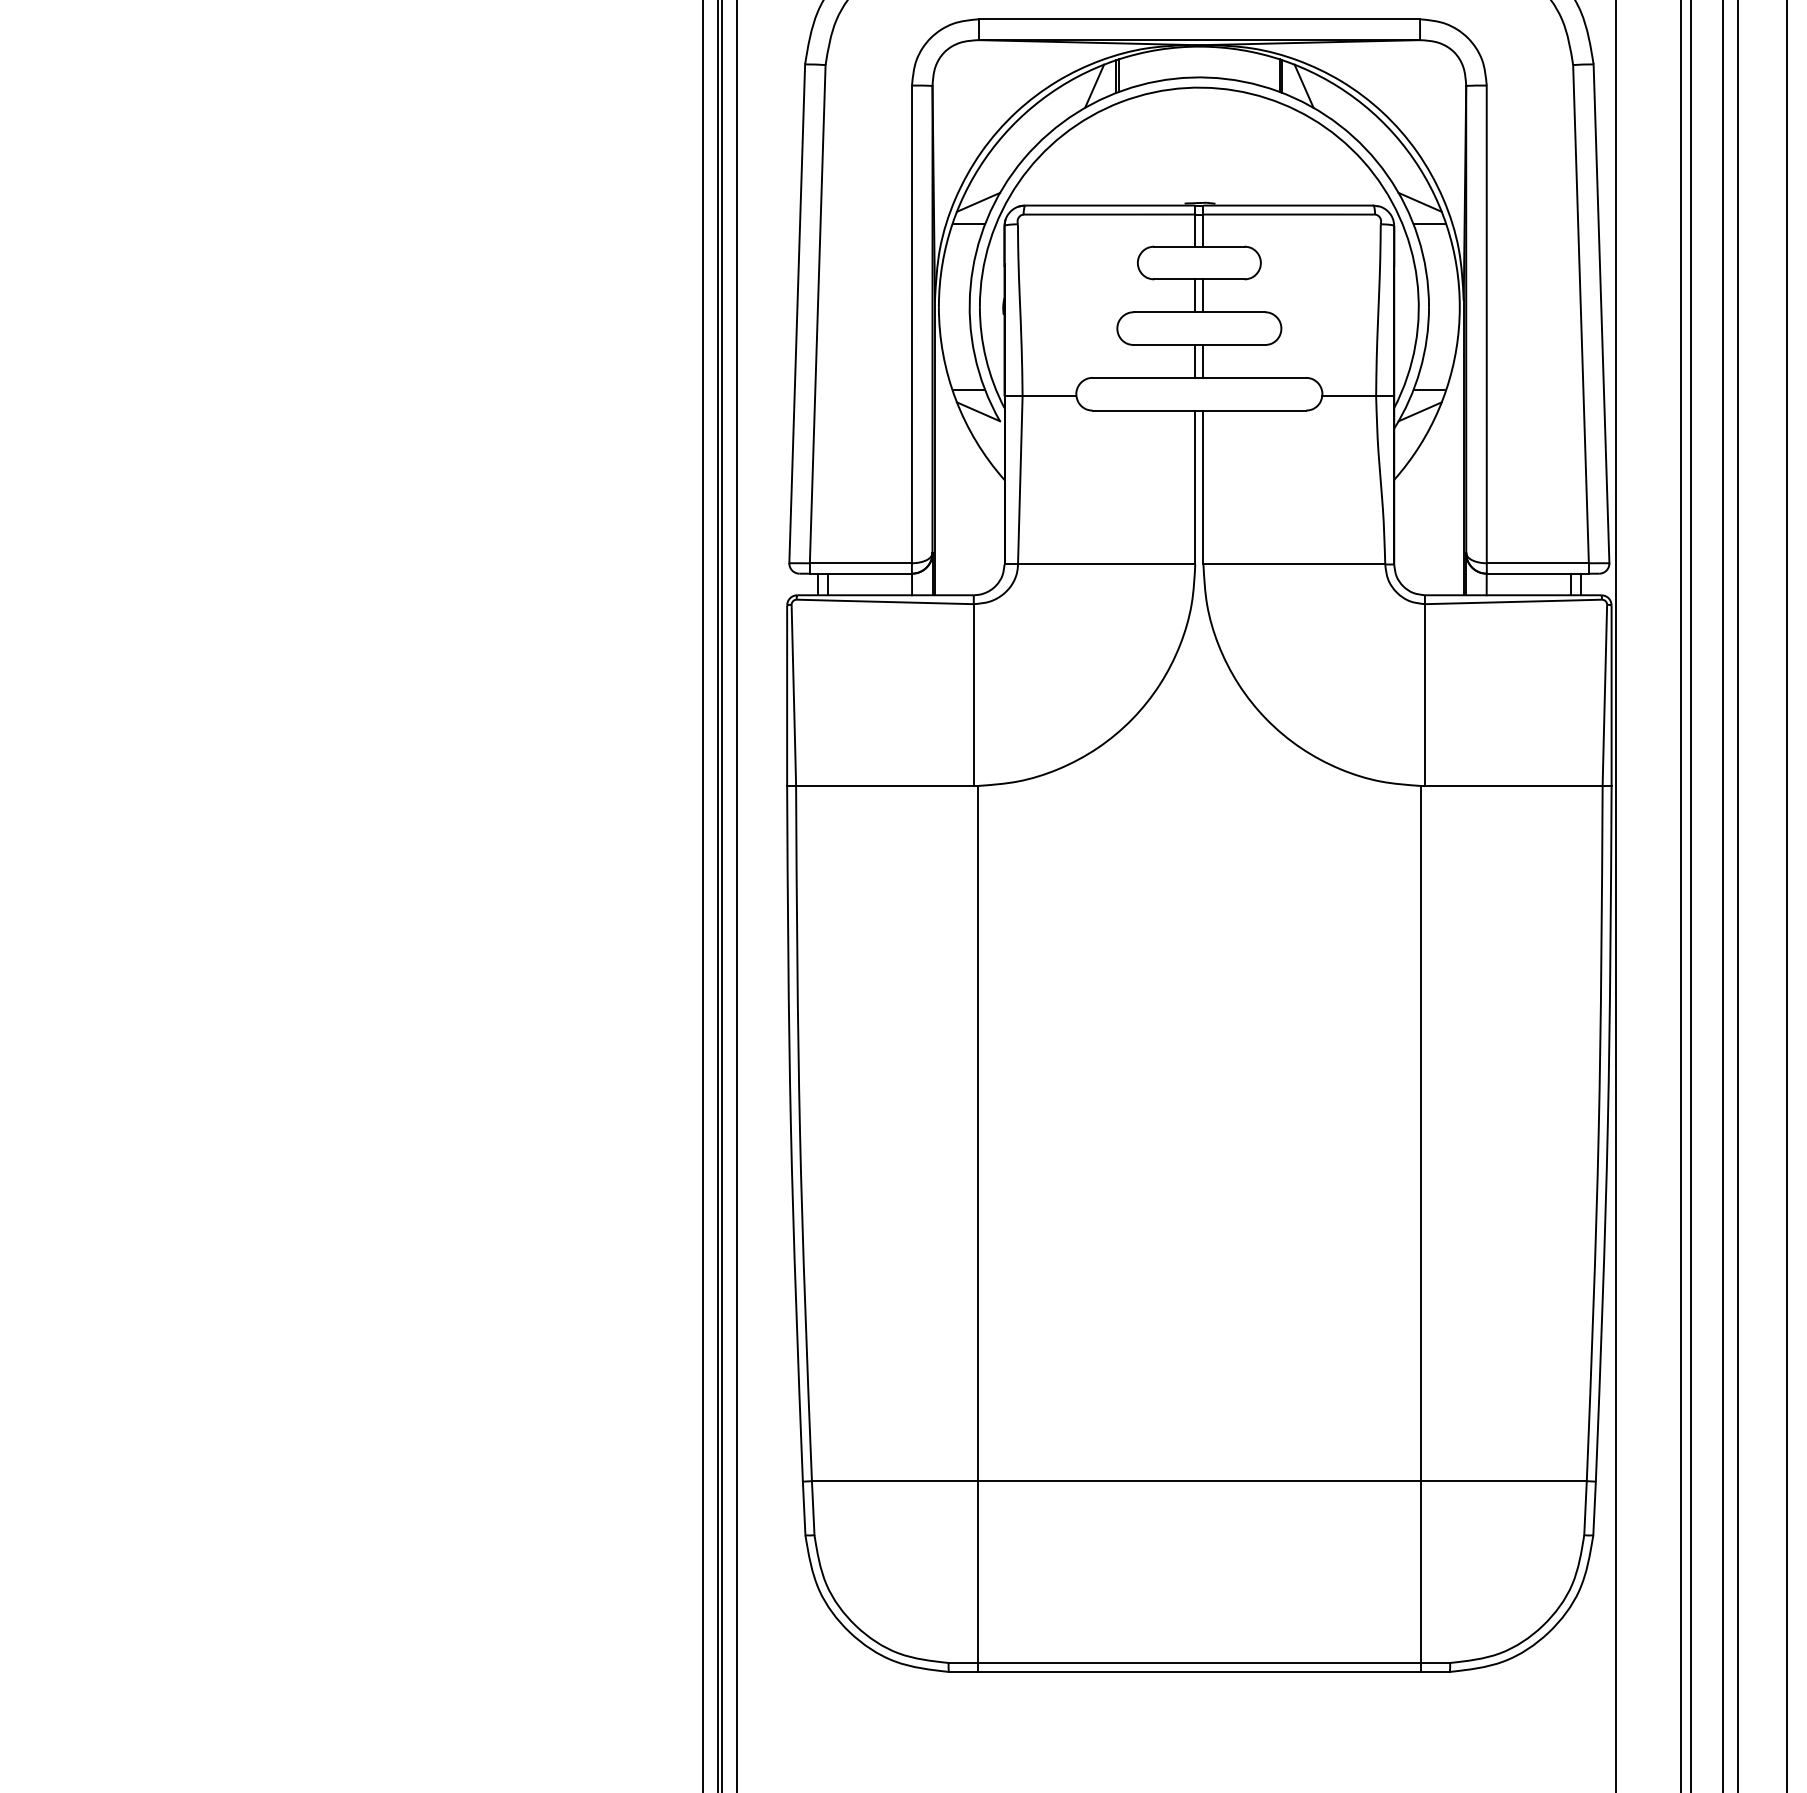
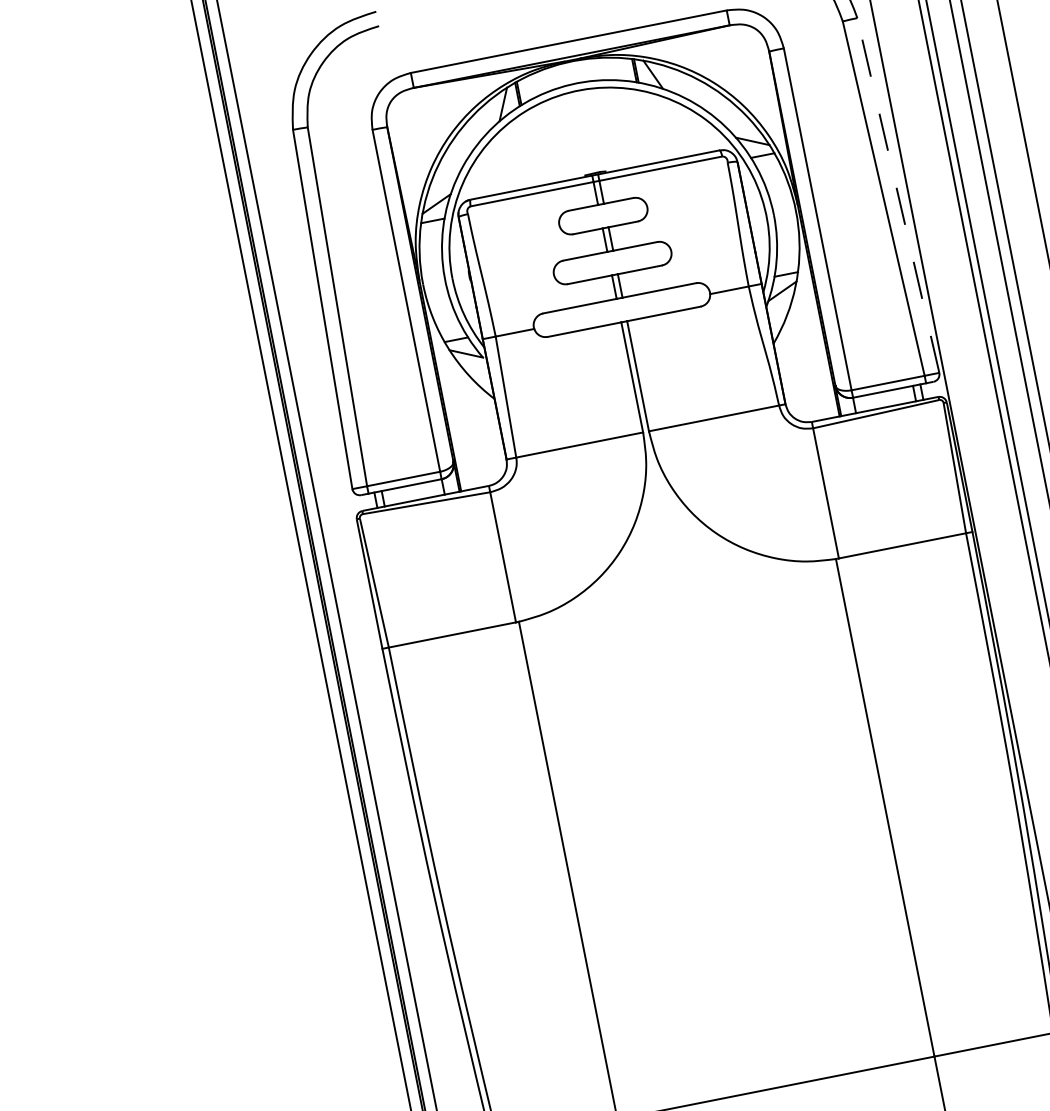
line: (1601, 313) -> (898, 195), solid -> dashed

